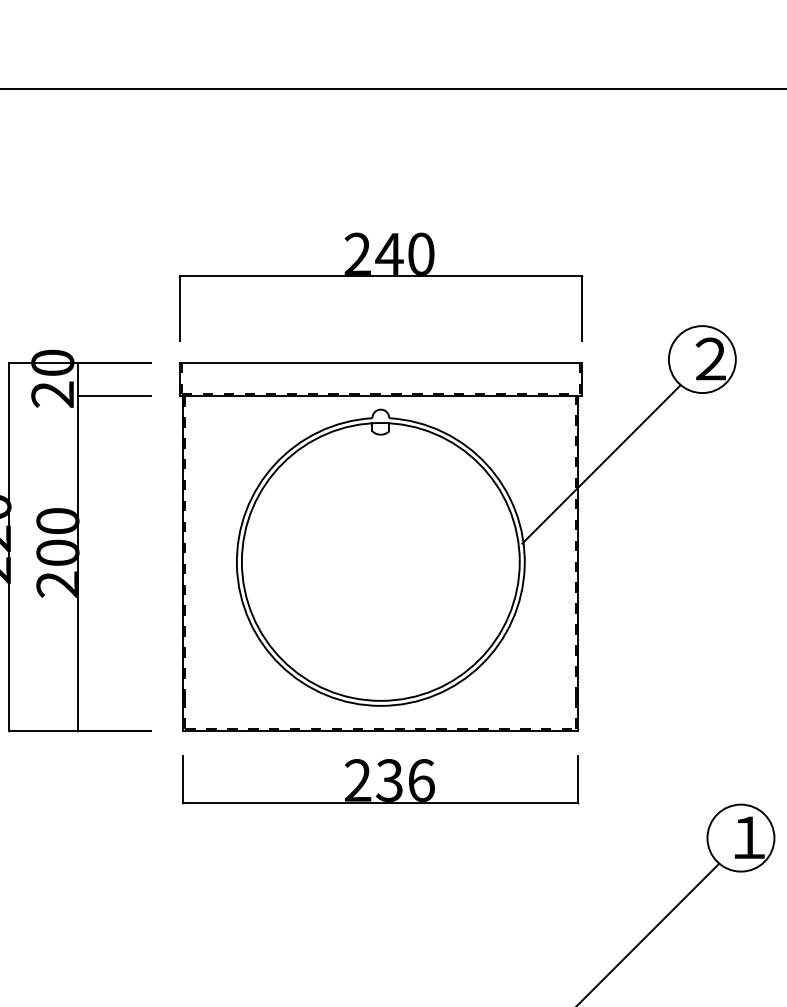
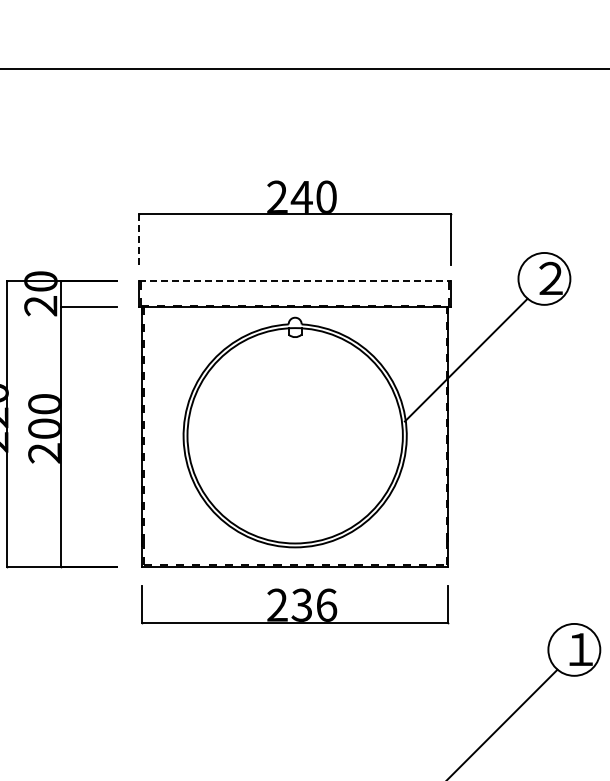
line: (180, 308) -> (139, 239), solid -> dashed
line: (381, 362) -> (295, 281), solid -> dashed

